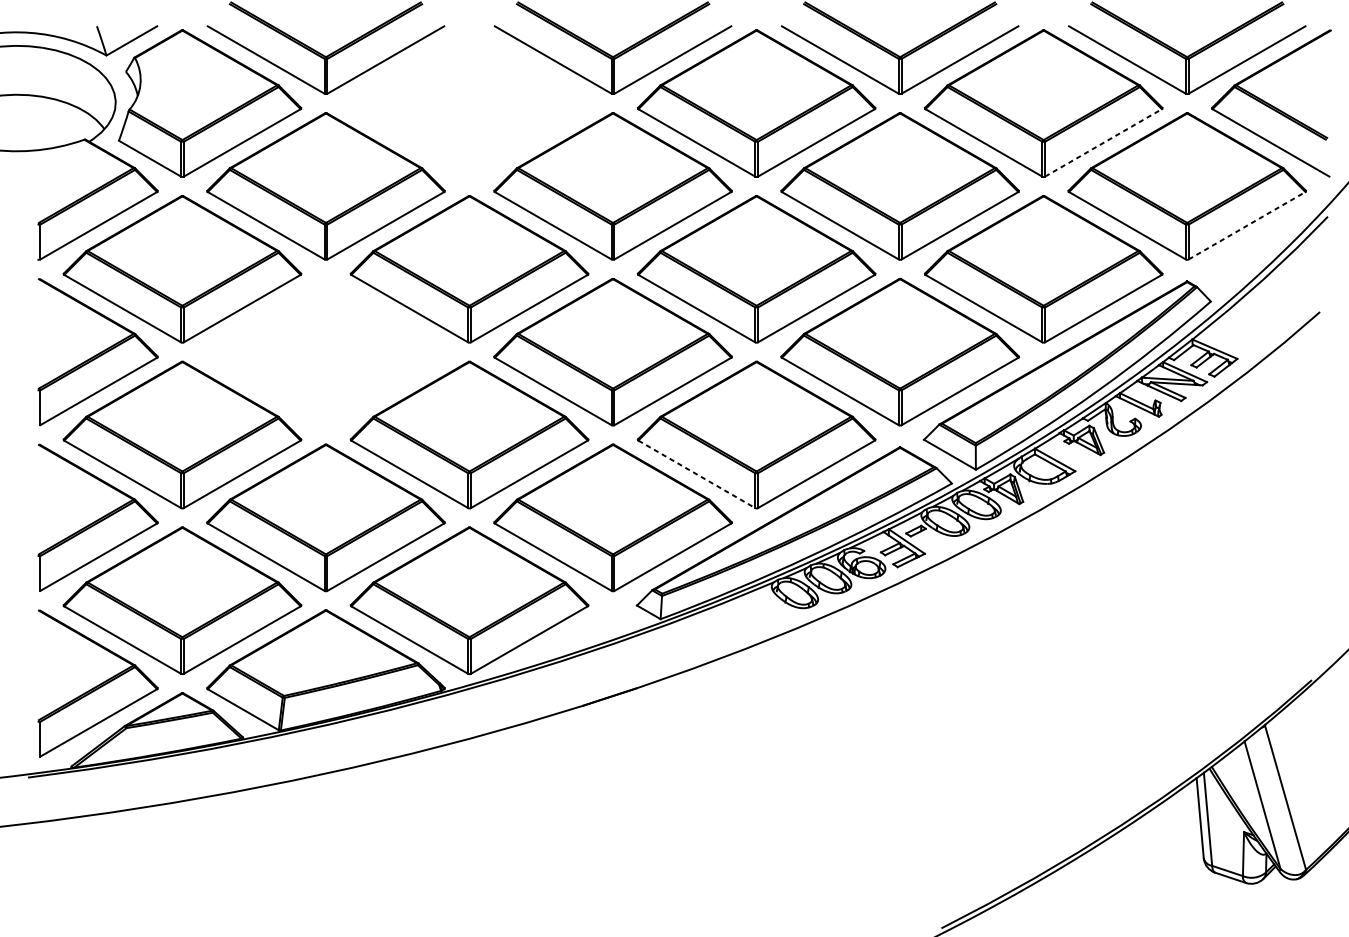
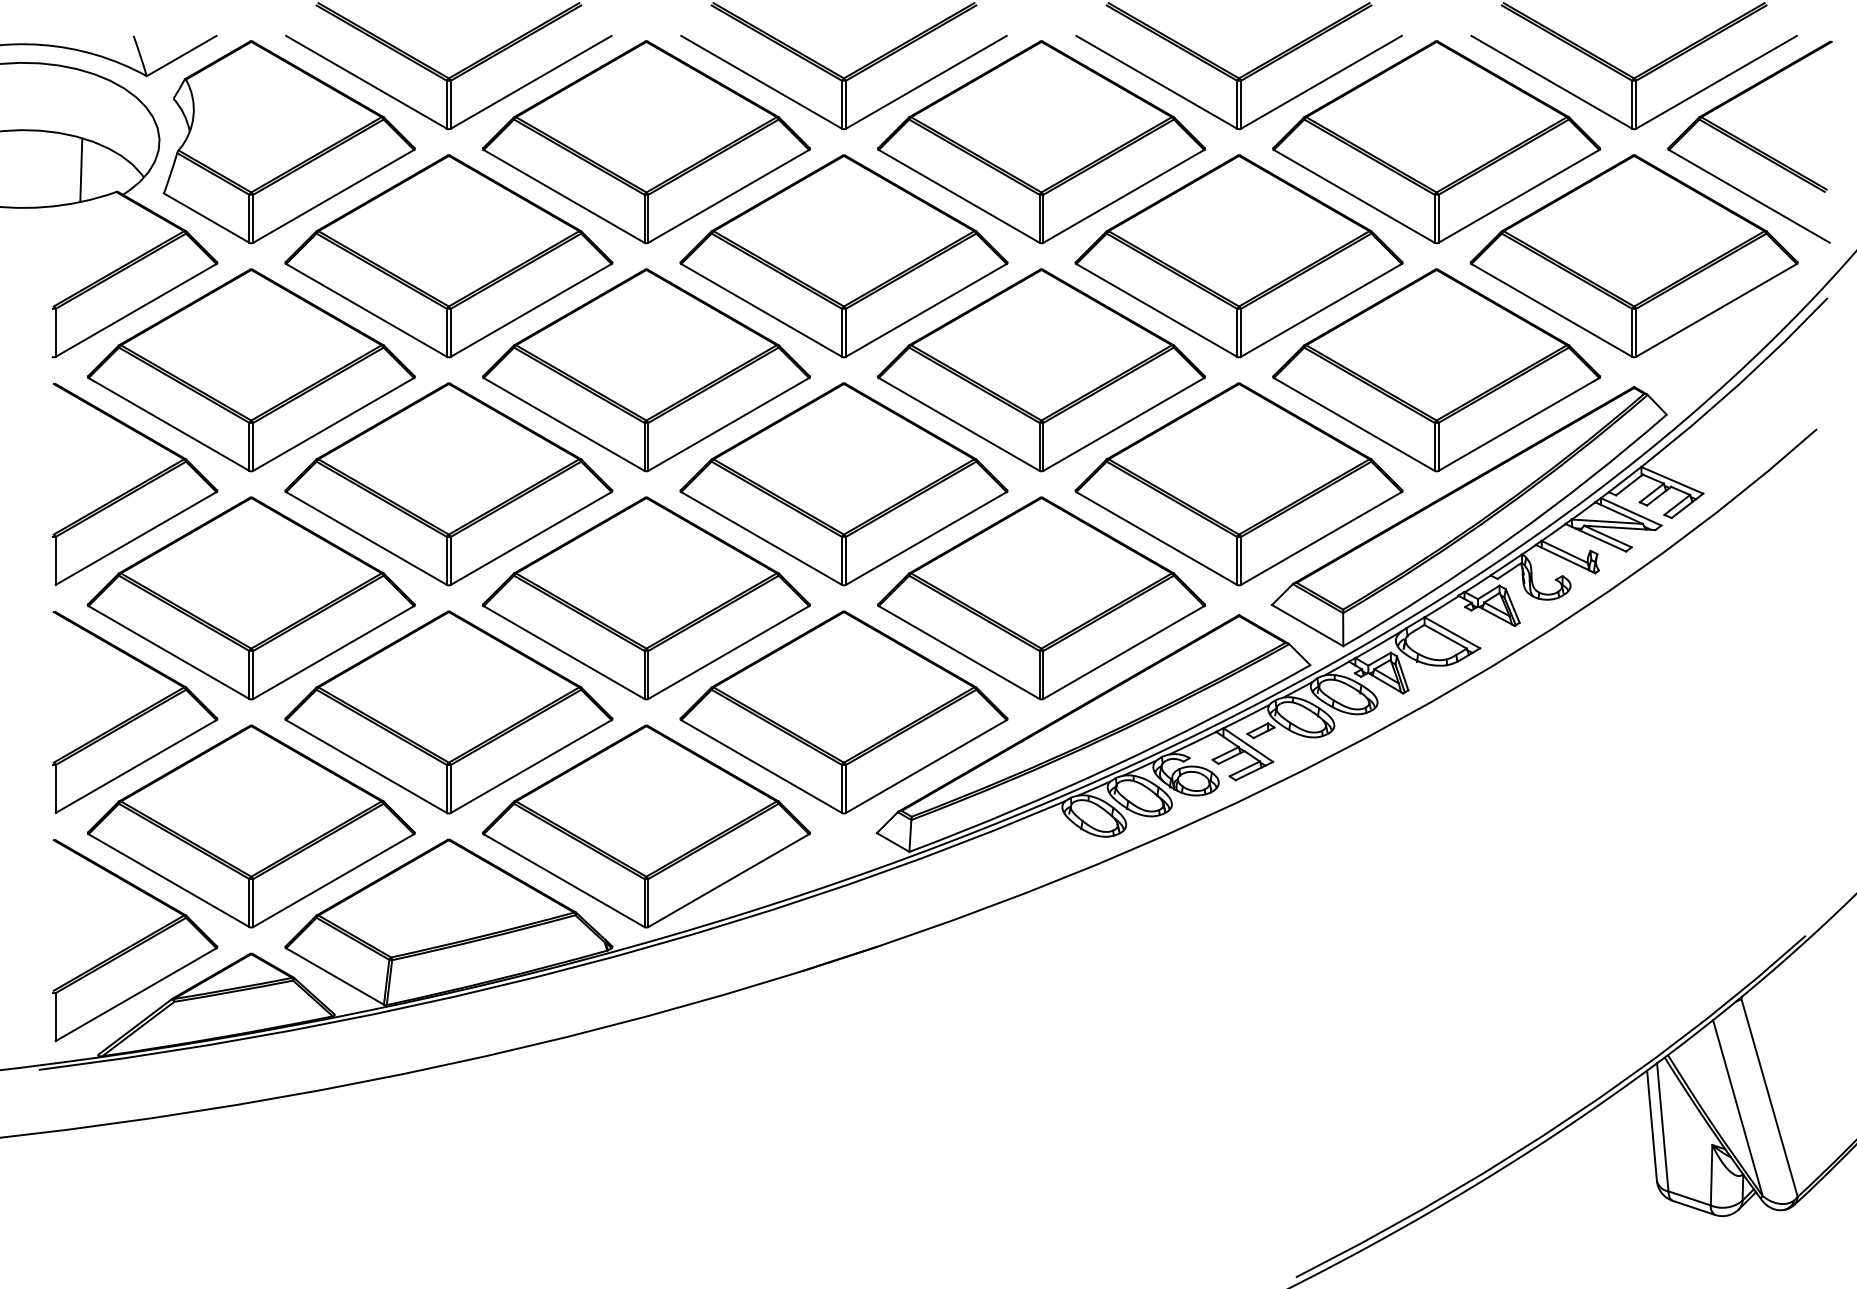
part: (469, 103) -> (646, 142), added
line: (59, 124) -> (81, 170), added
line: (1103, 142) -> (1518, 196), dashed -> solid
line: (1247, 225) -> (1716, 310), dashed -> solid
part: (325, 352) -> (448, 484), added
line: (697, 474) -> (959, 652), dashed -> solid

